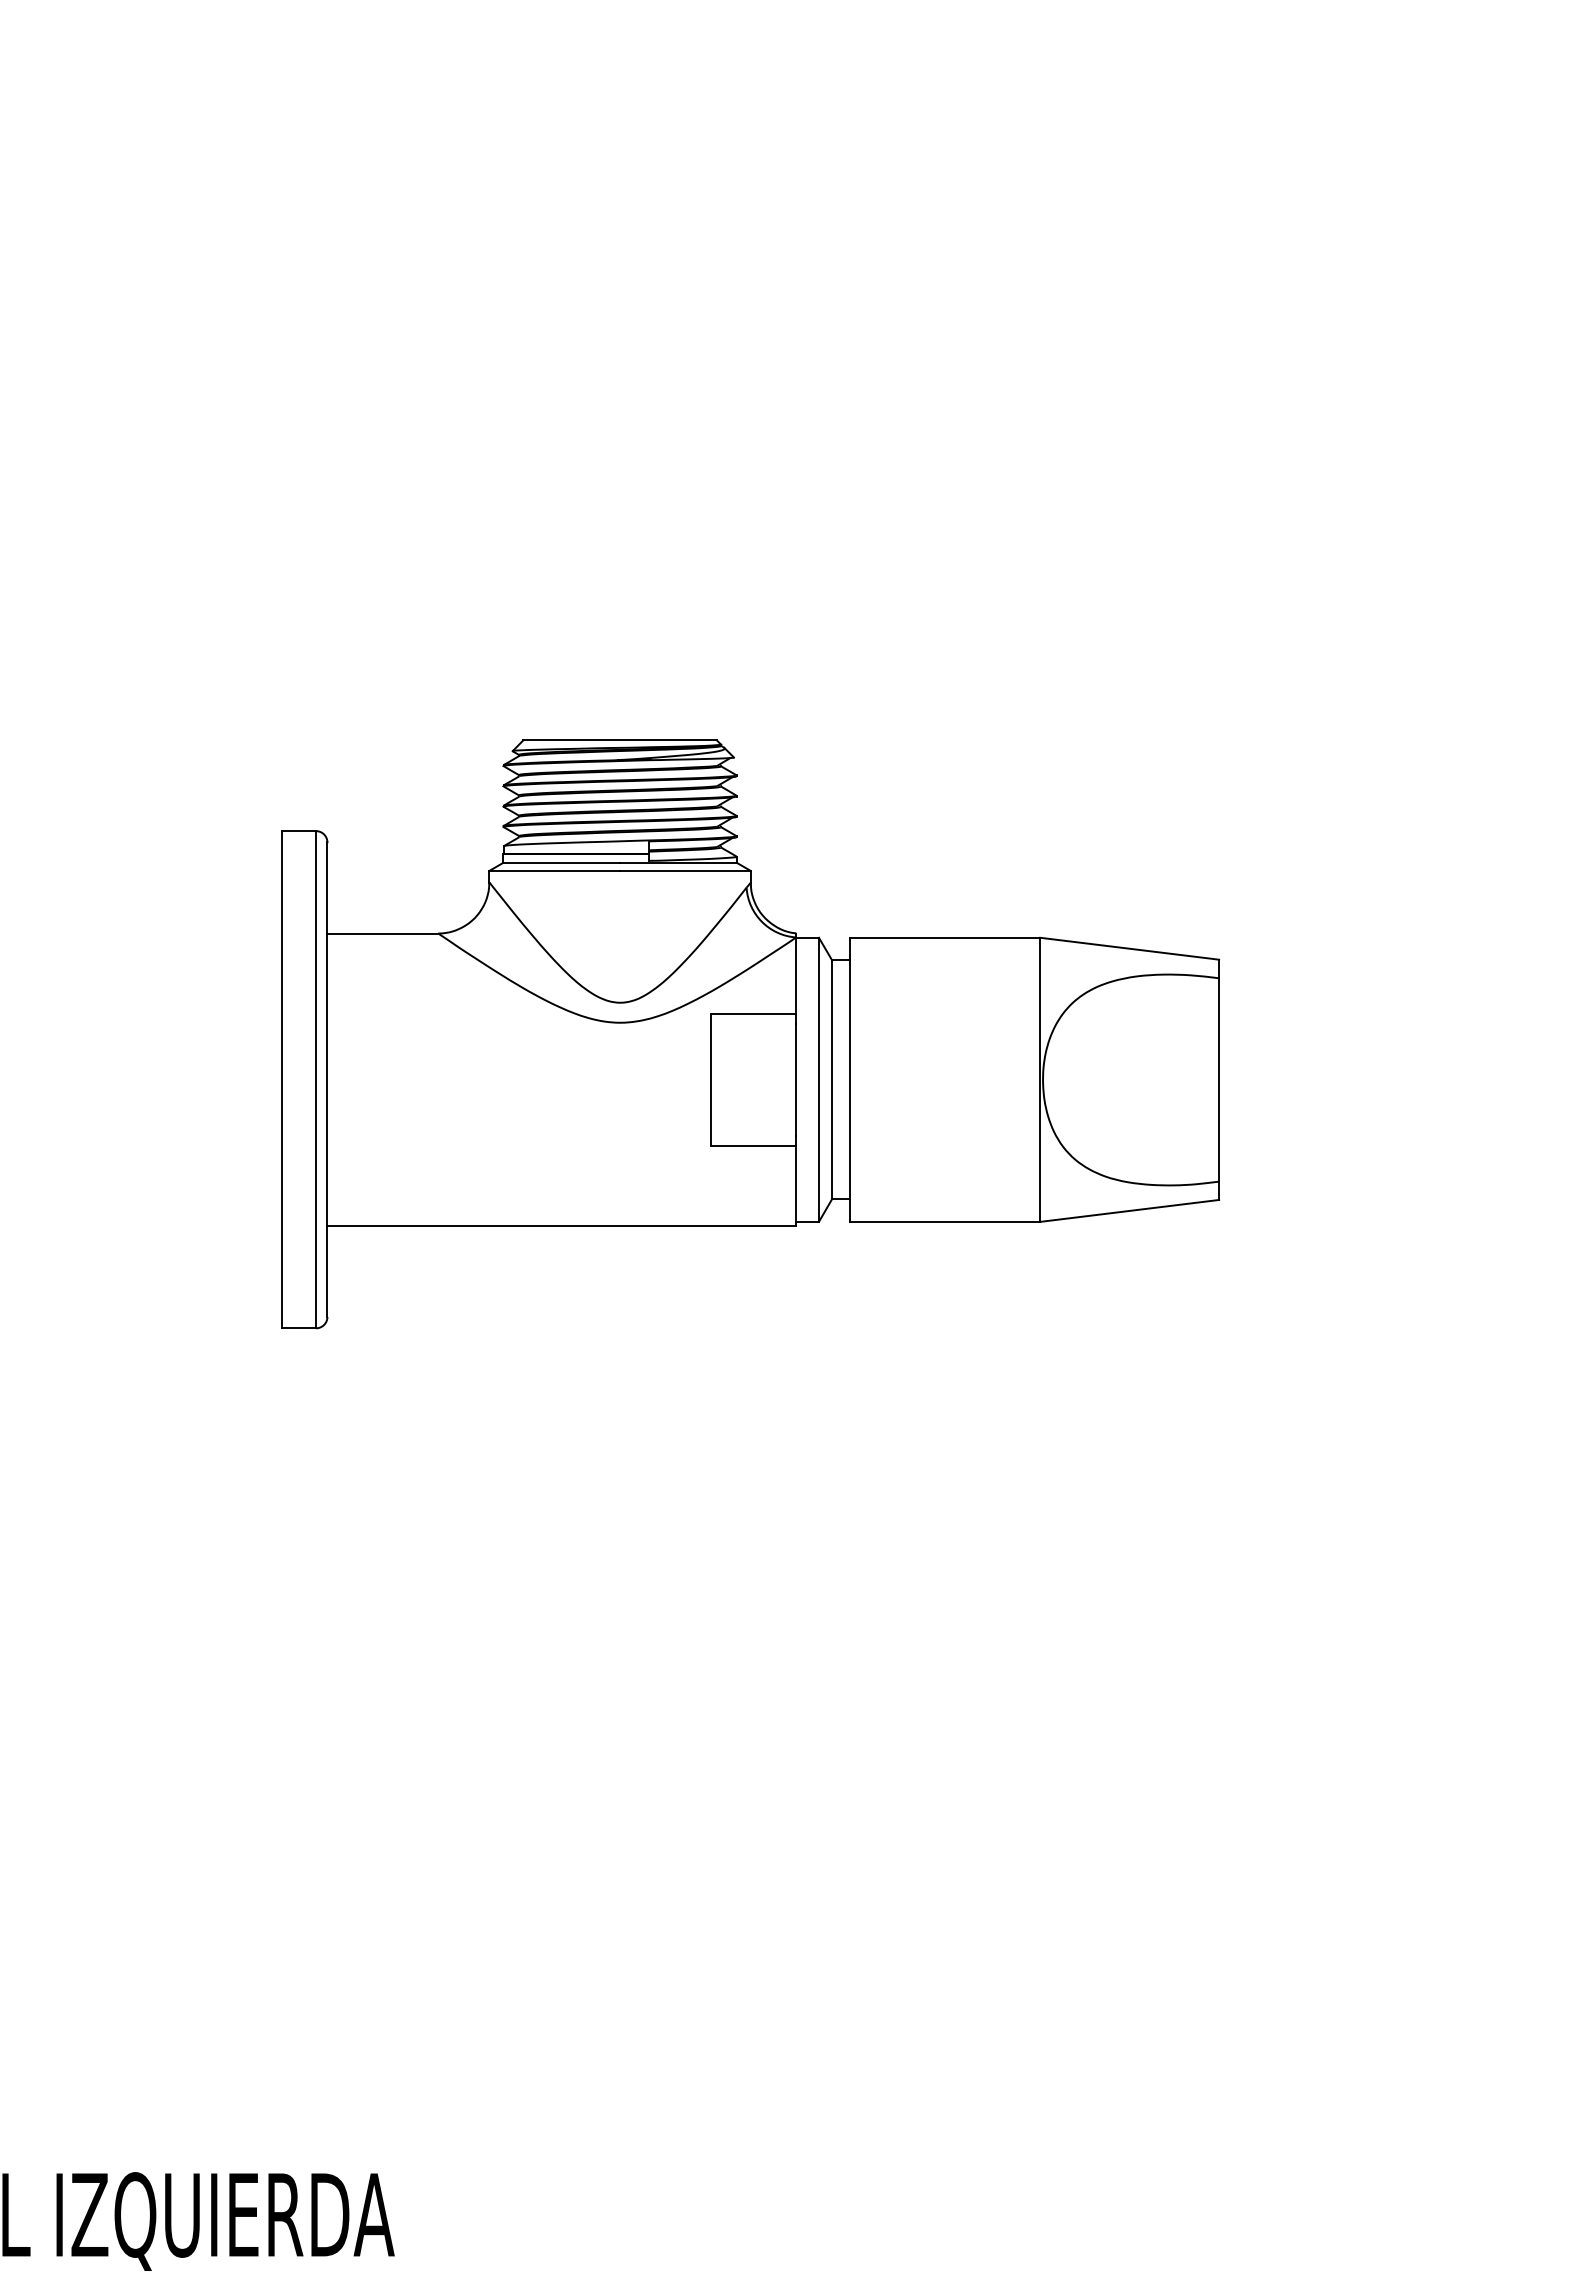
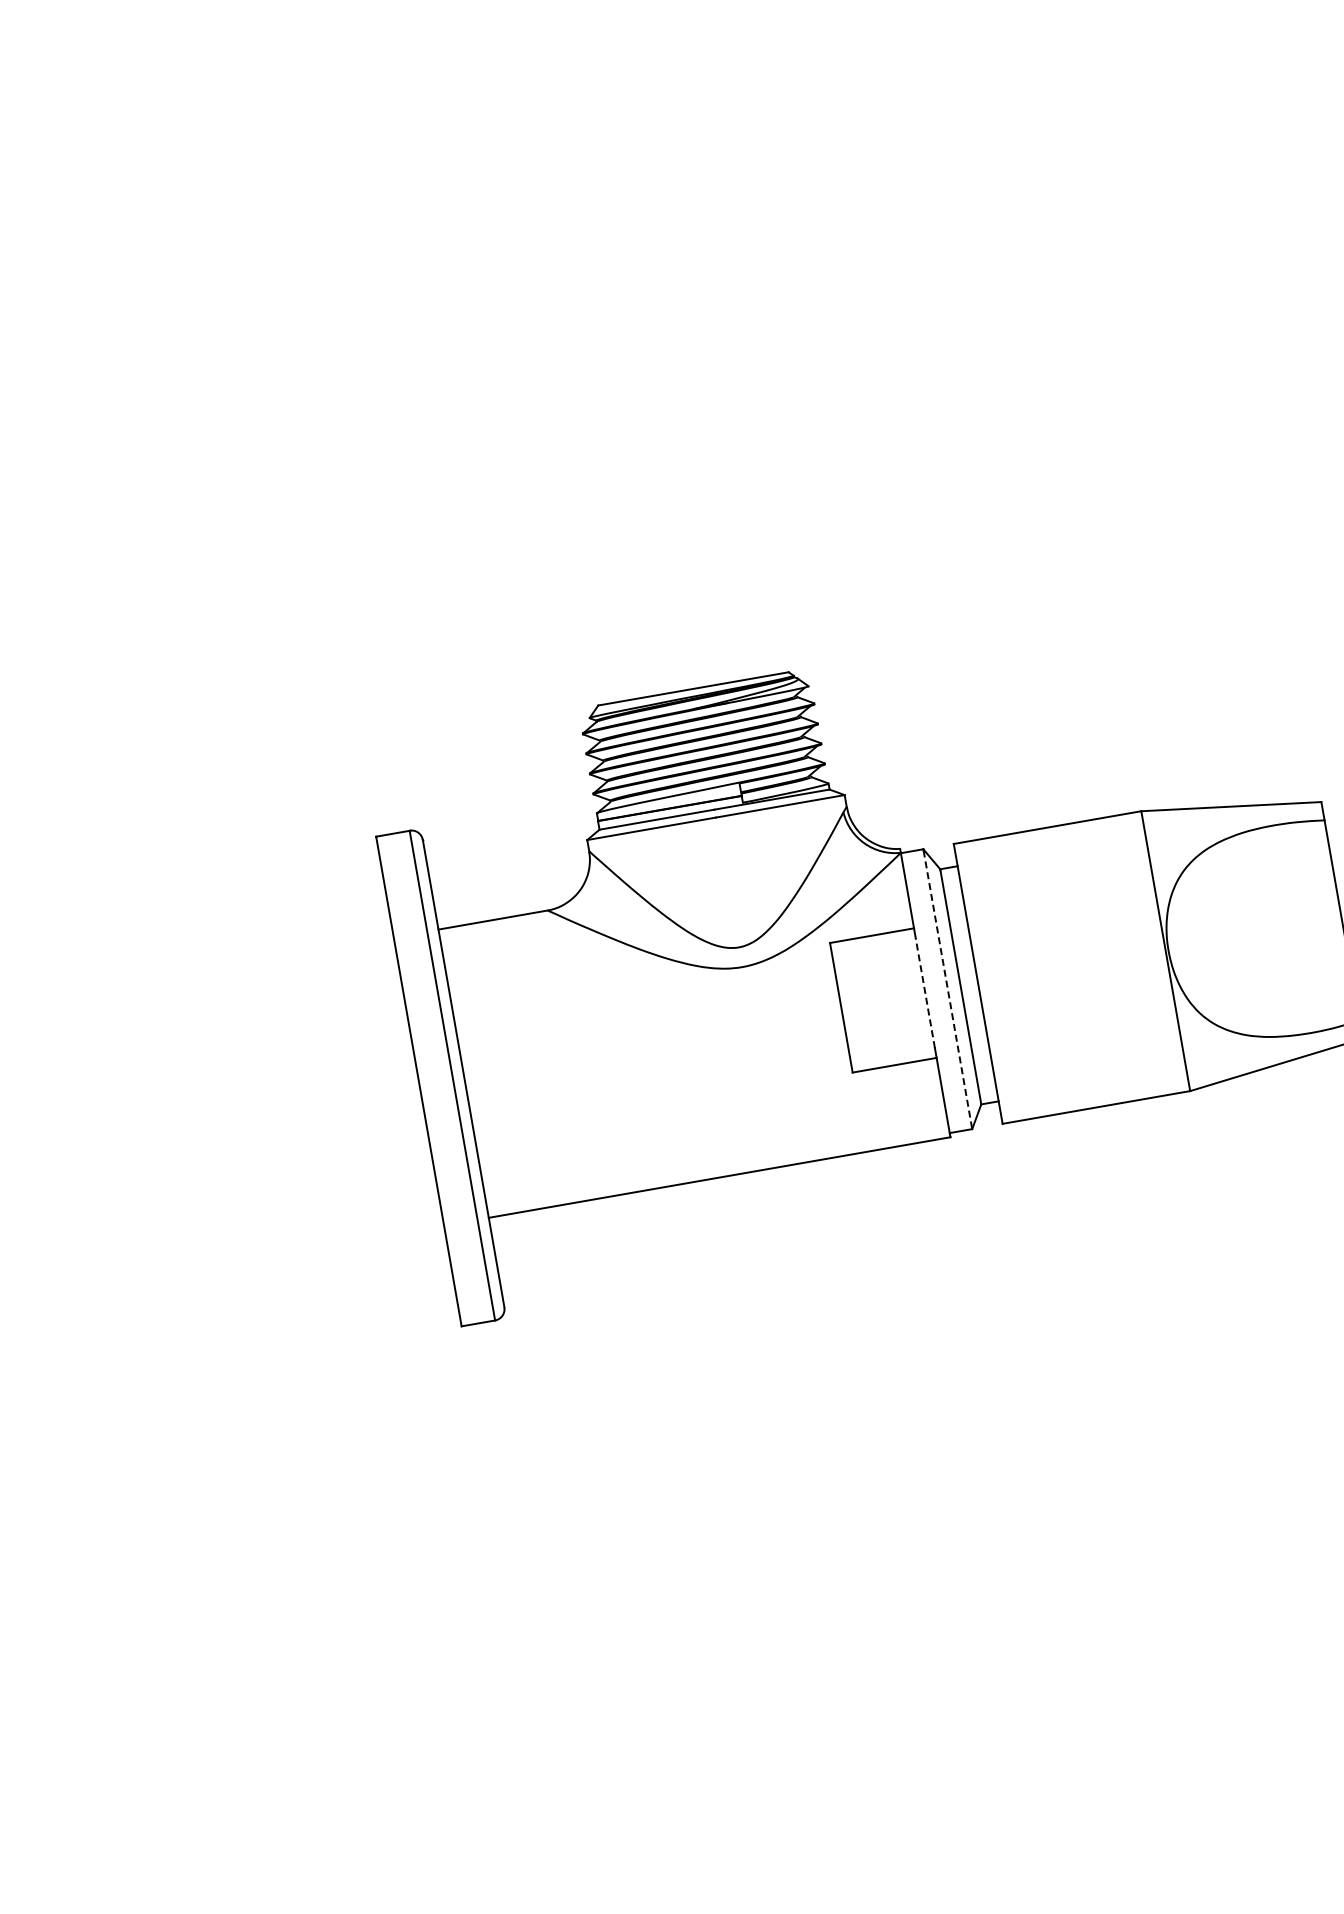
line: (796, 1079) -> (925, 992), solid -> dashed
line: (818, 1081) -> (947, 990), solid -> dashed

